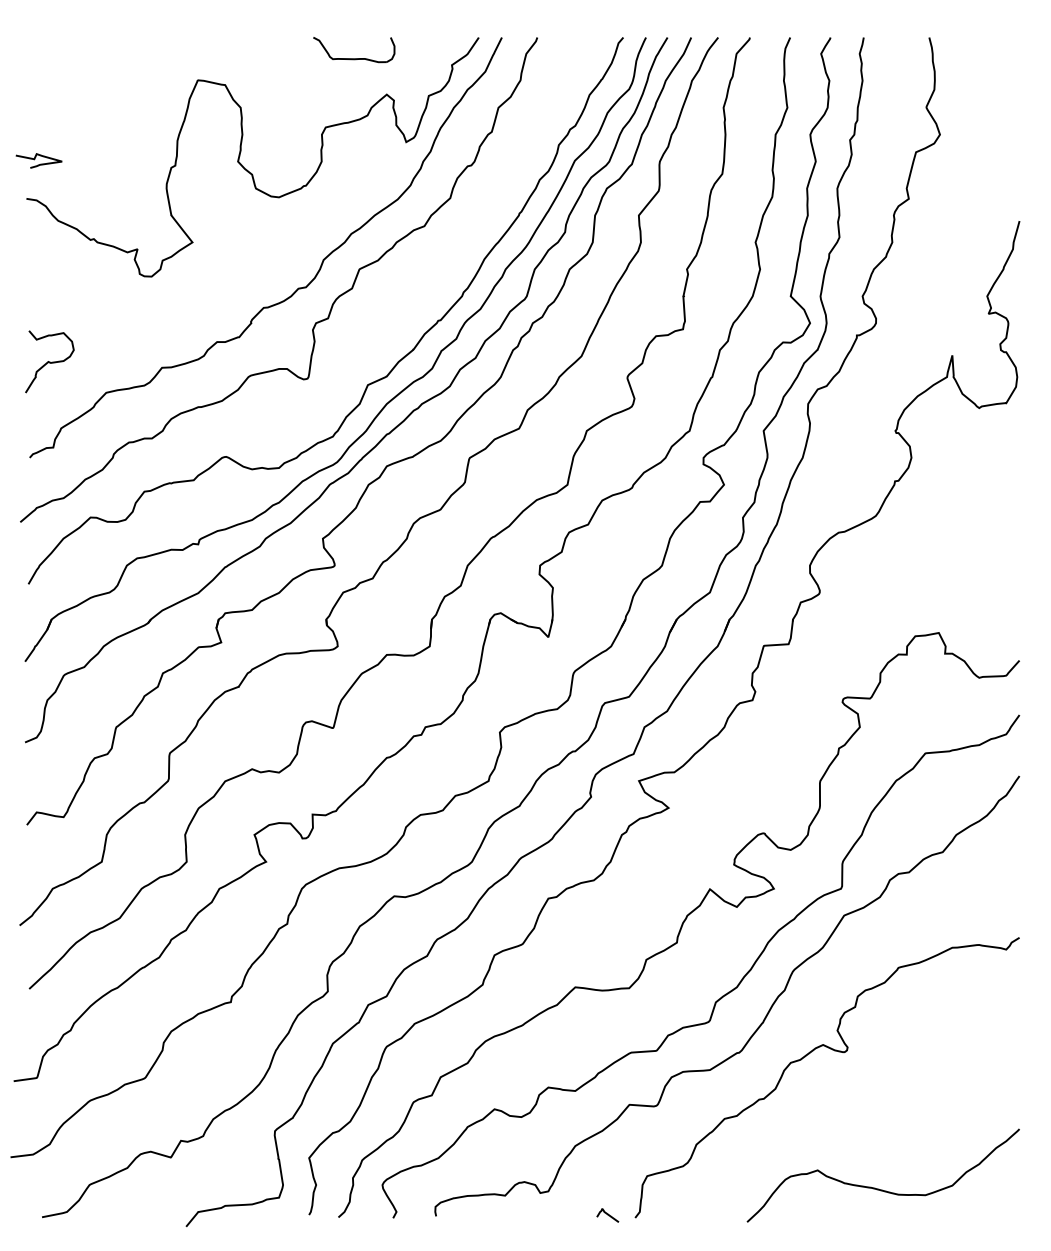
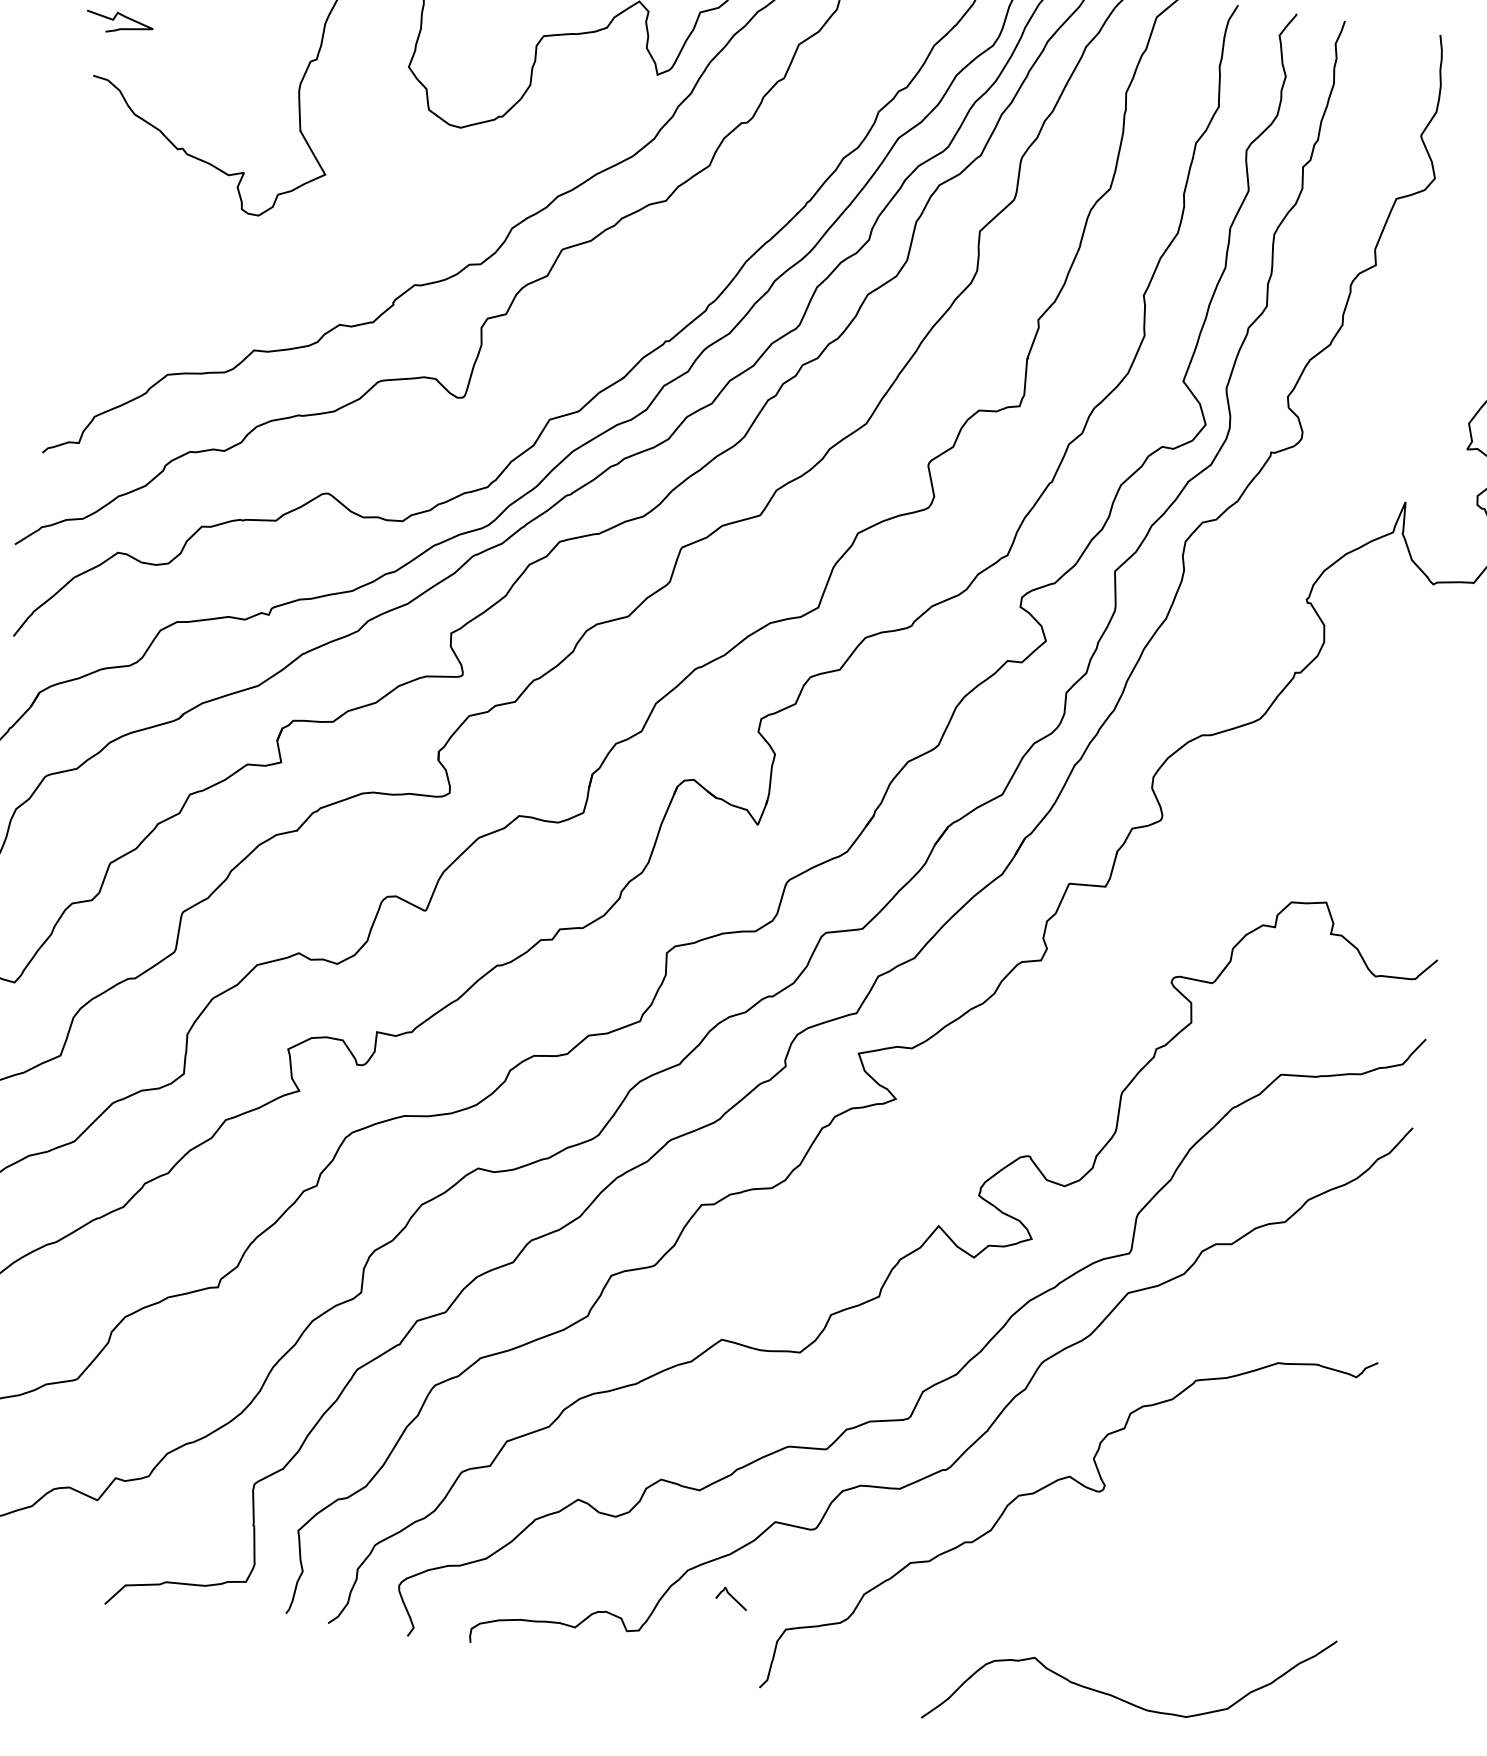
curve: (49, 361) -> (91, 317), removed
curve: (607, 1215) -> (731, 1598), moved

